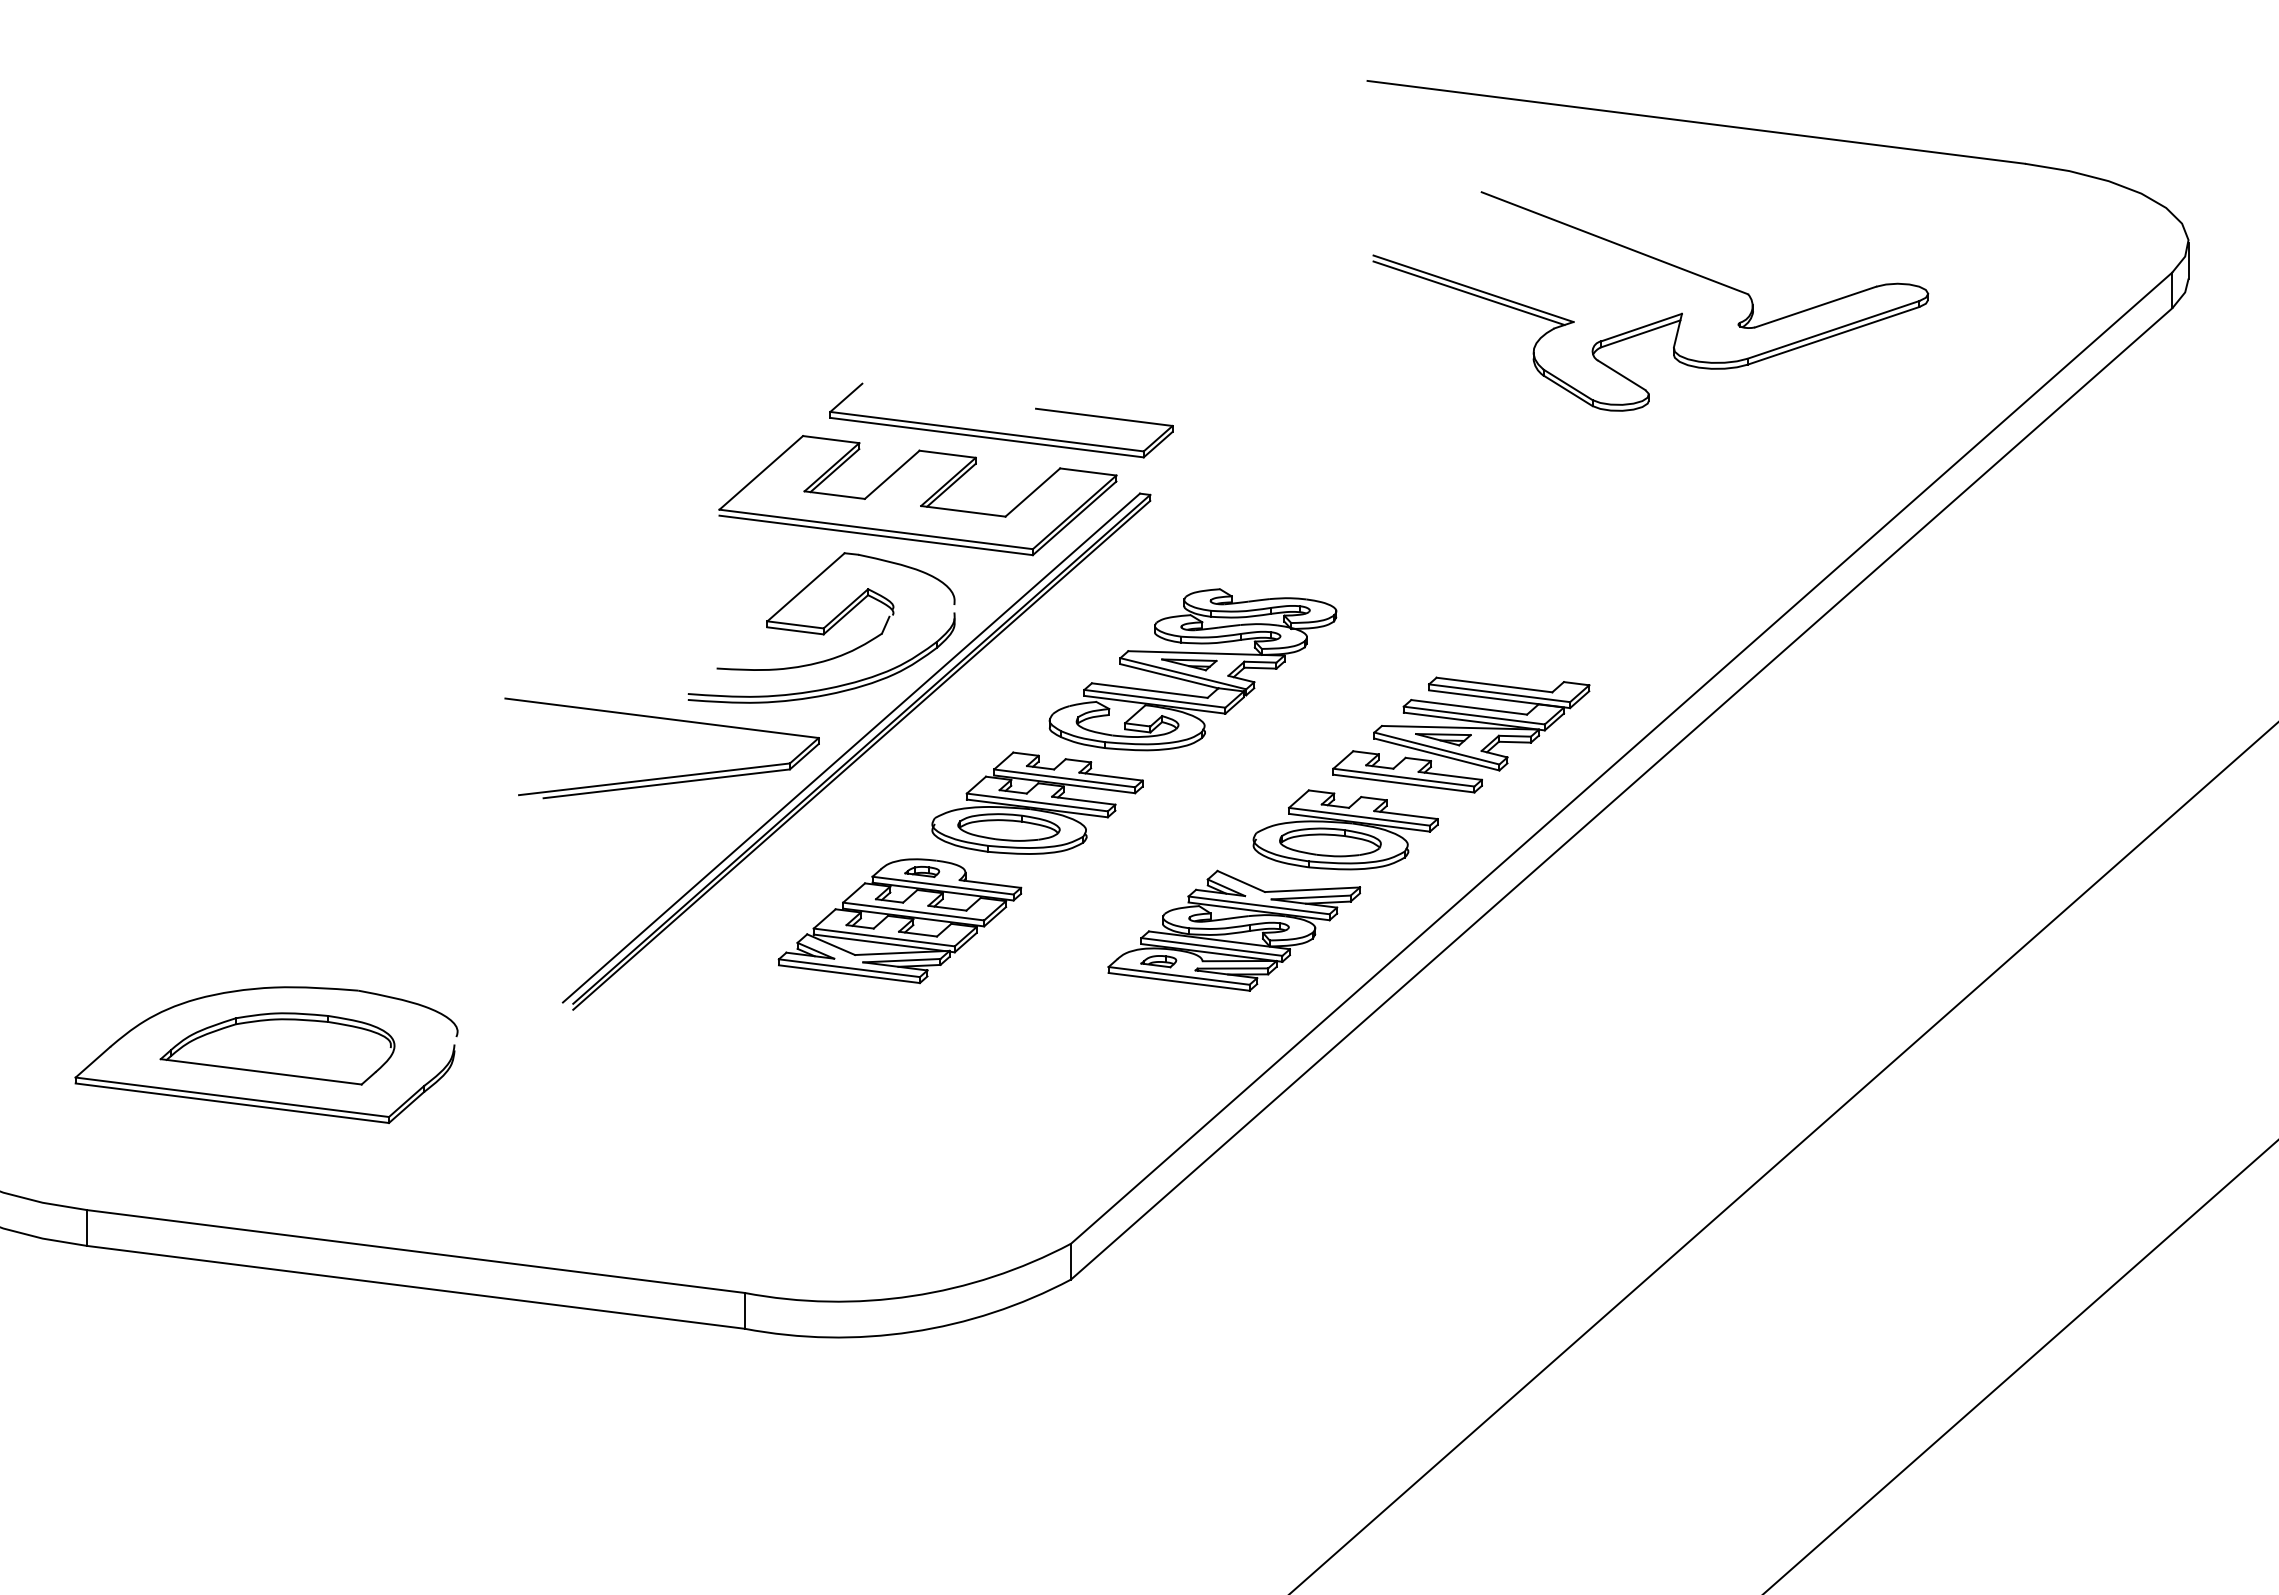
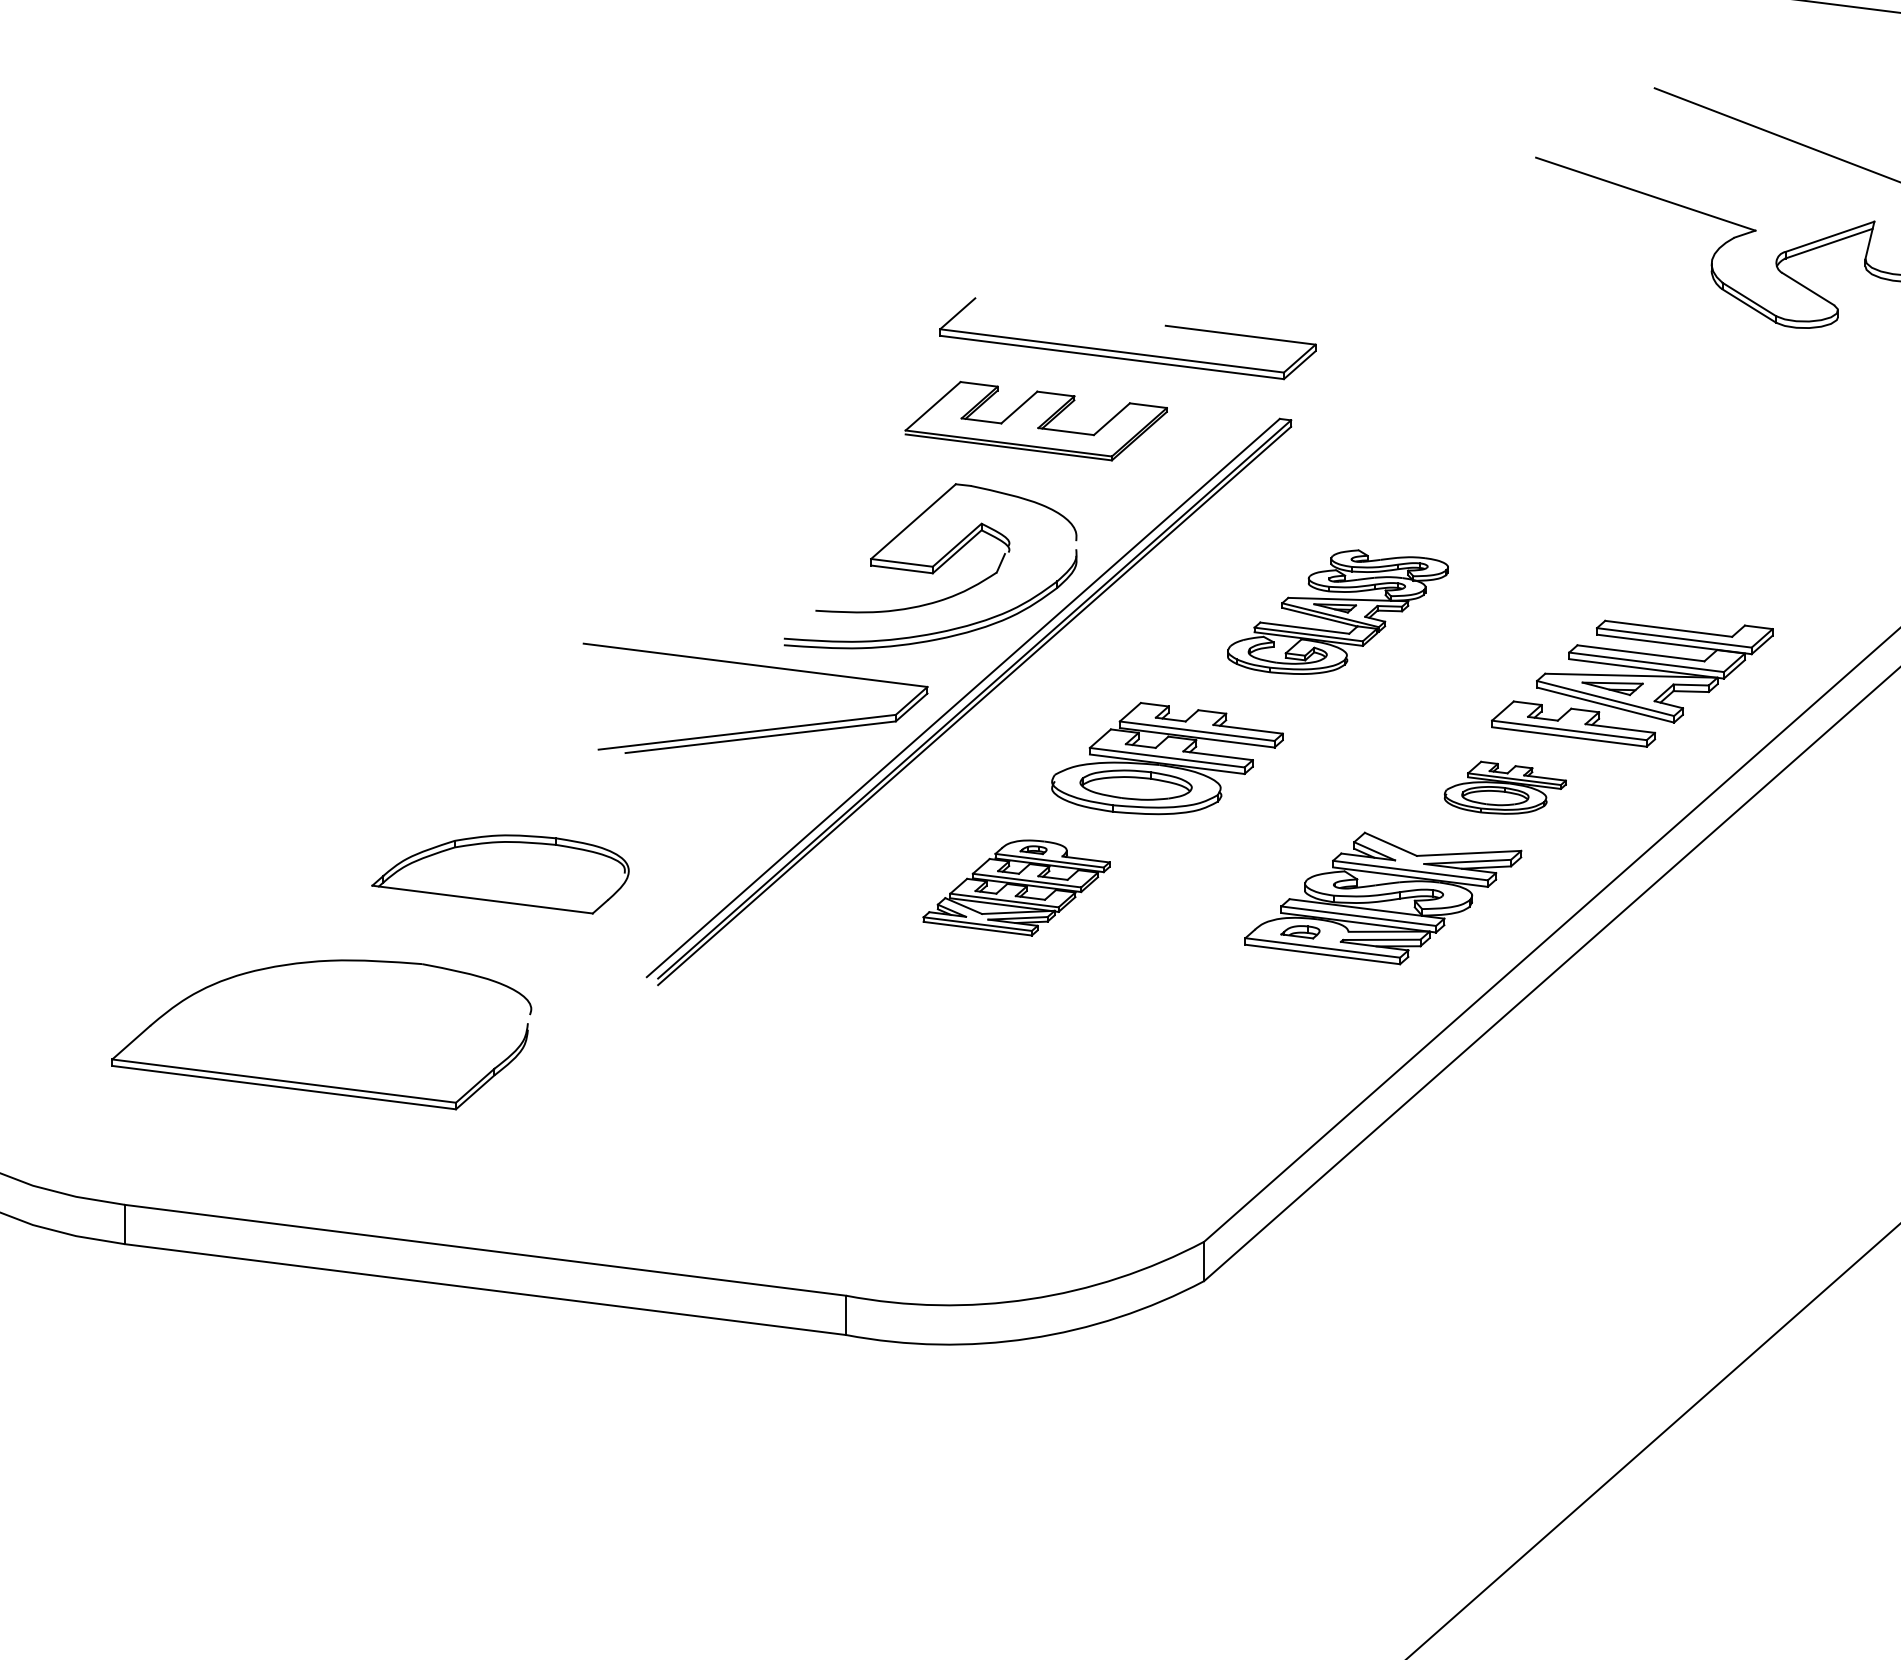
line: (1468, 293) -> (1640, 199), removed
part: (917, 495) -> (1035, 420), size x0.6
part: (1192, 669) -> (1337, 611), size x0.7
part: (1345, 829) -> (1505, 787), size x0.6
part: (899, 921) -> (1016, 888), size x0.7
part: (277, 1048) -> (500, 874), moved

